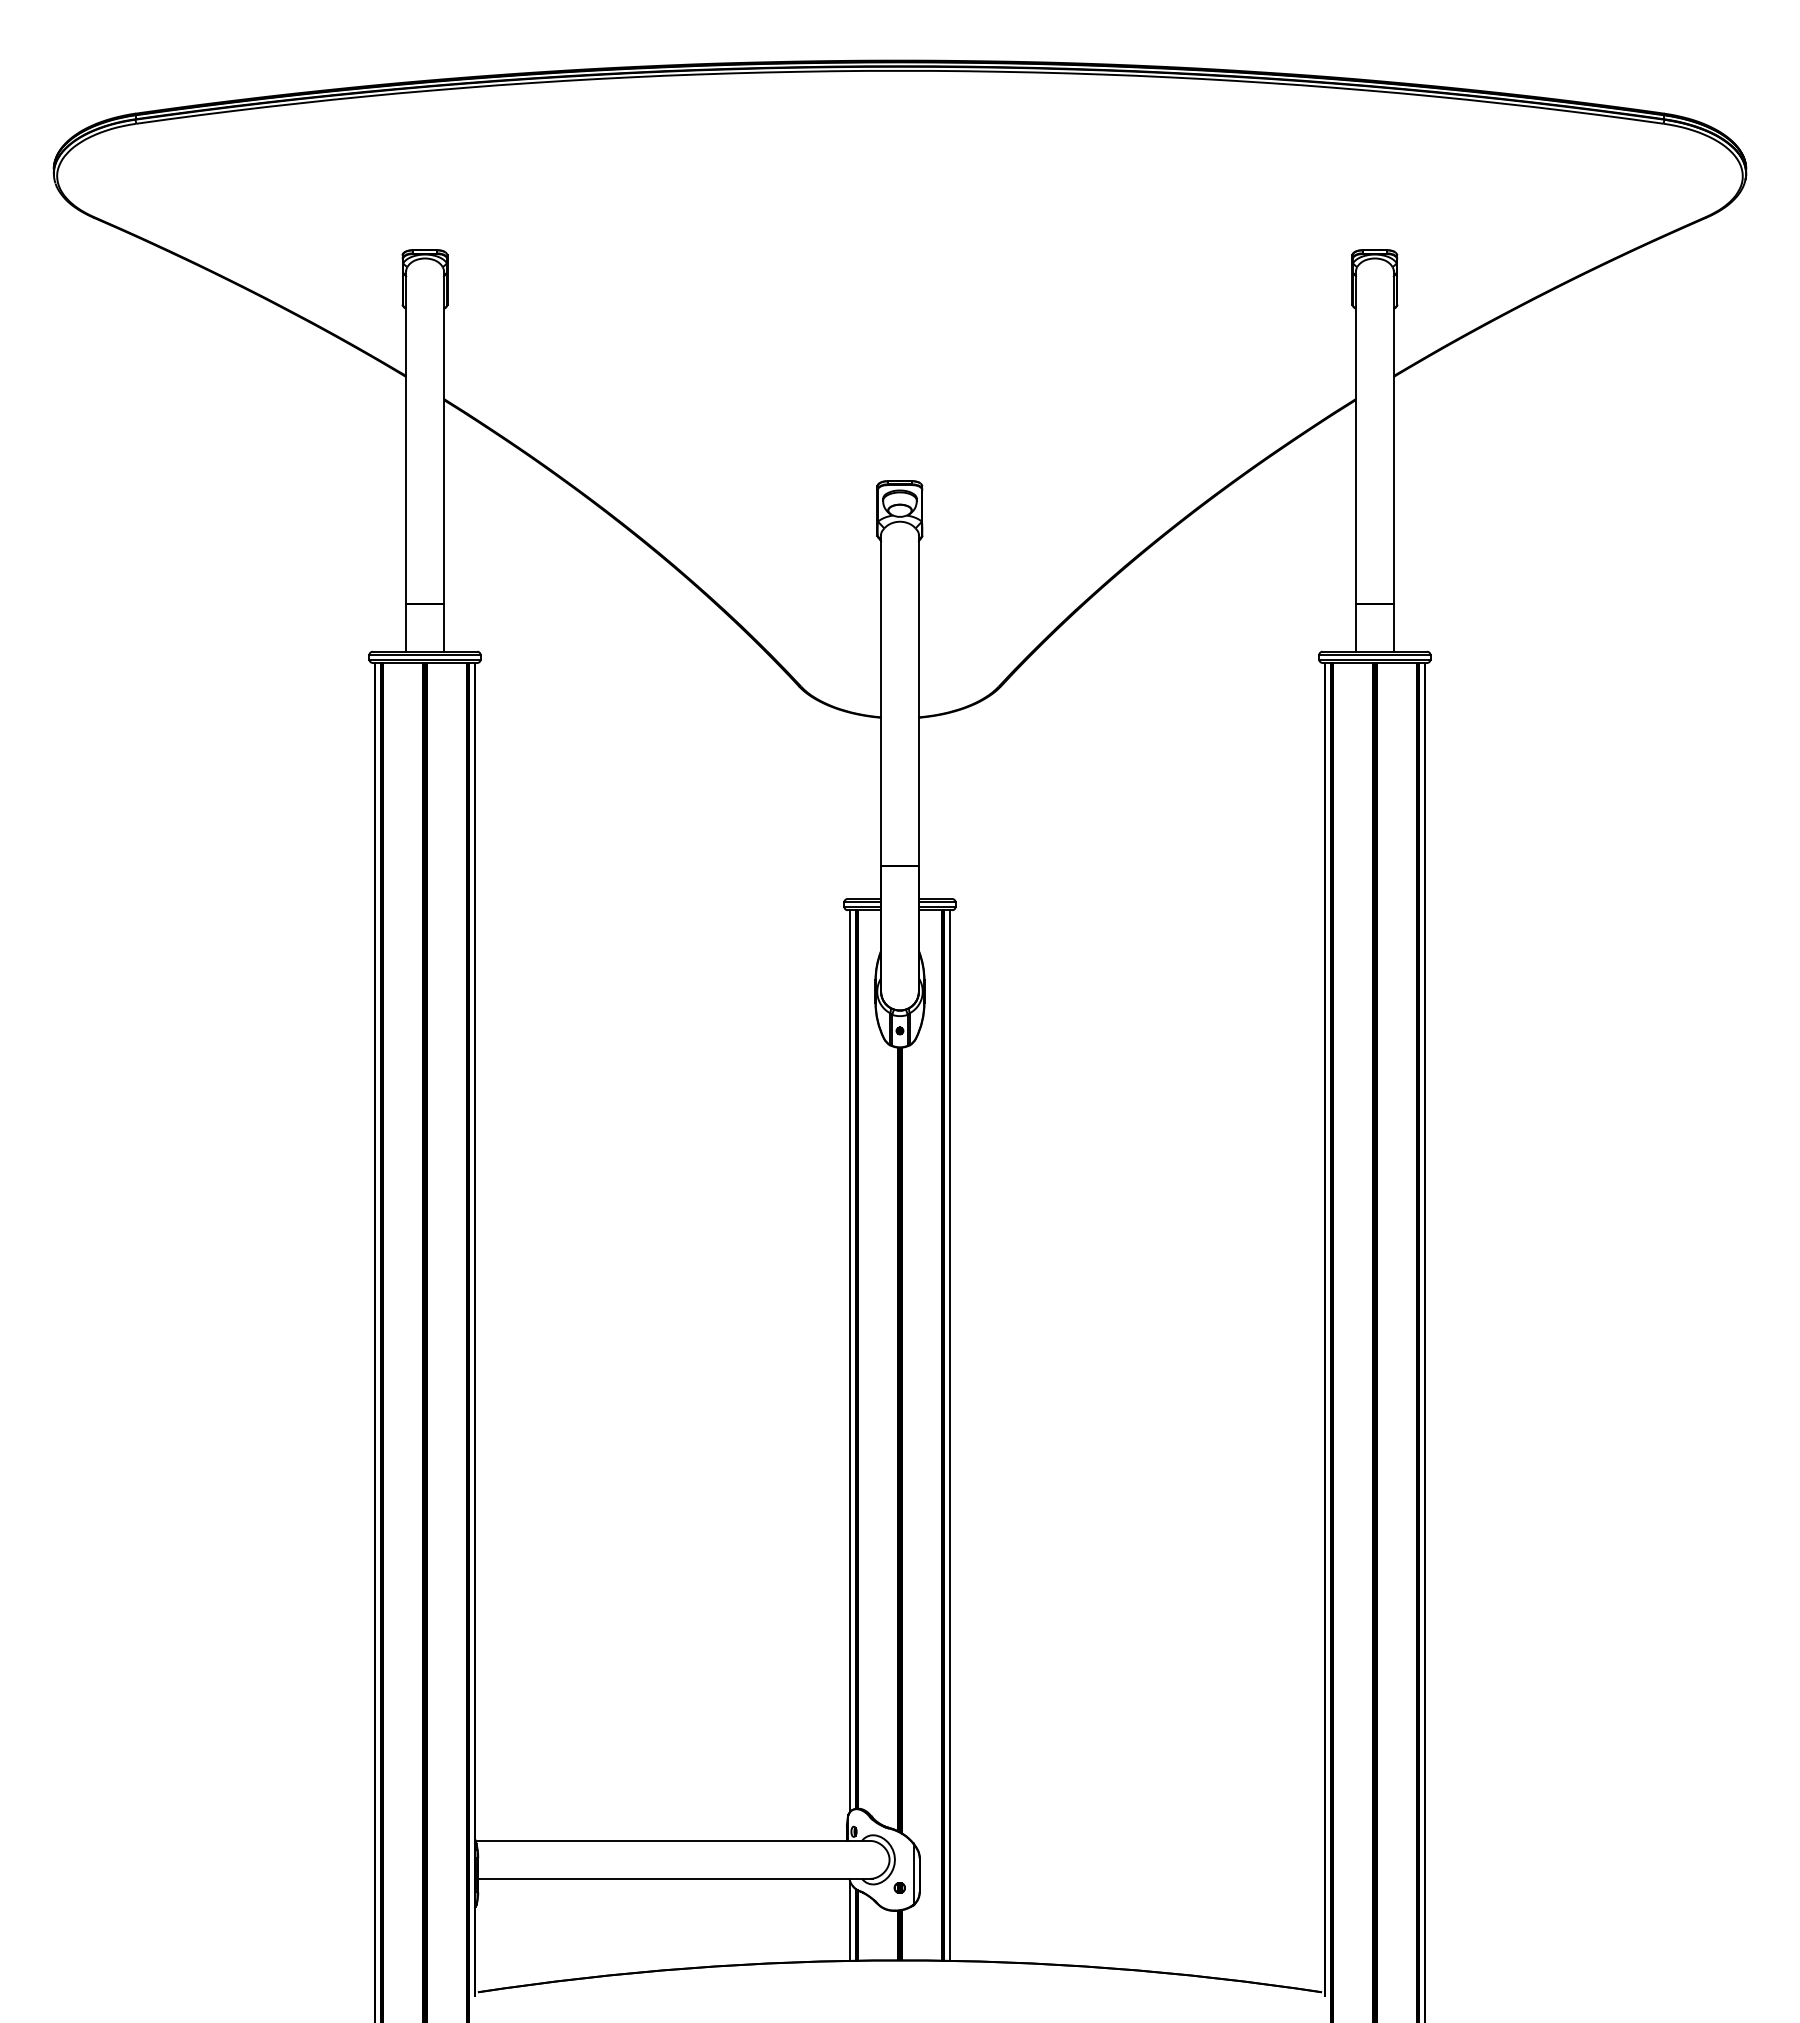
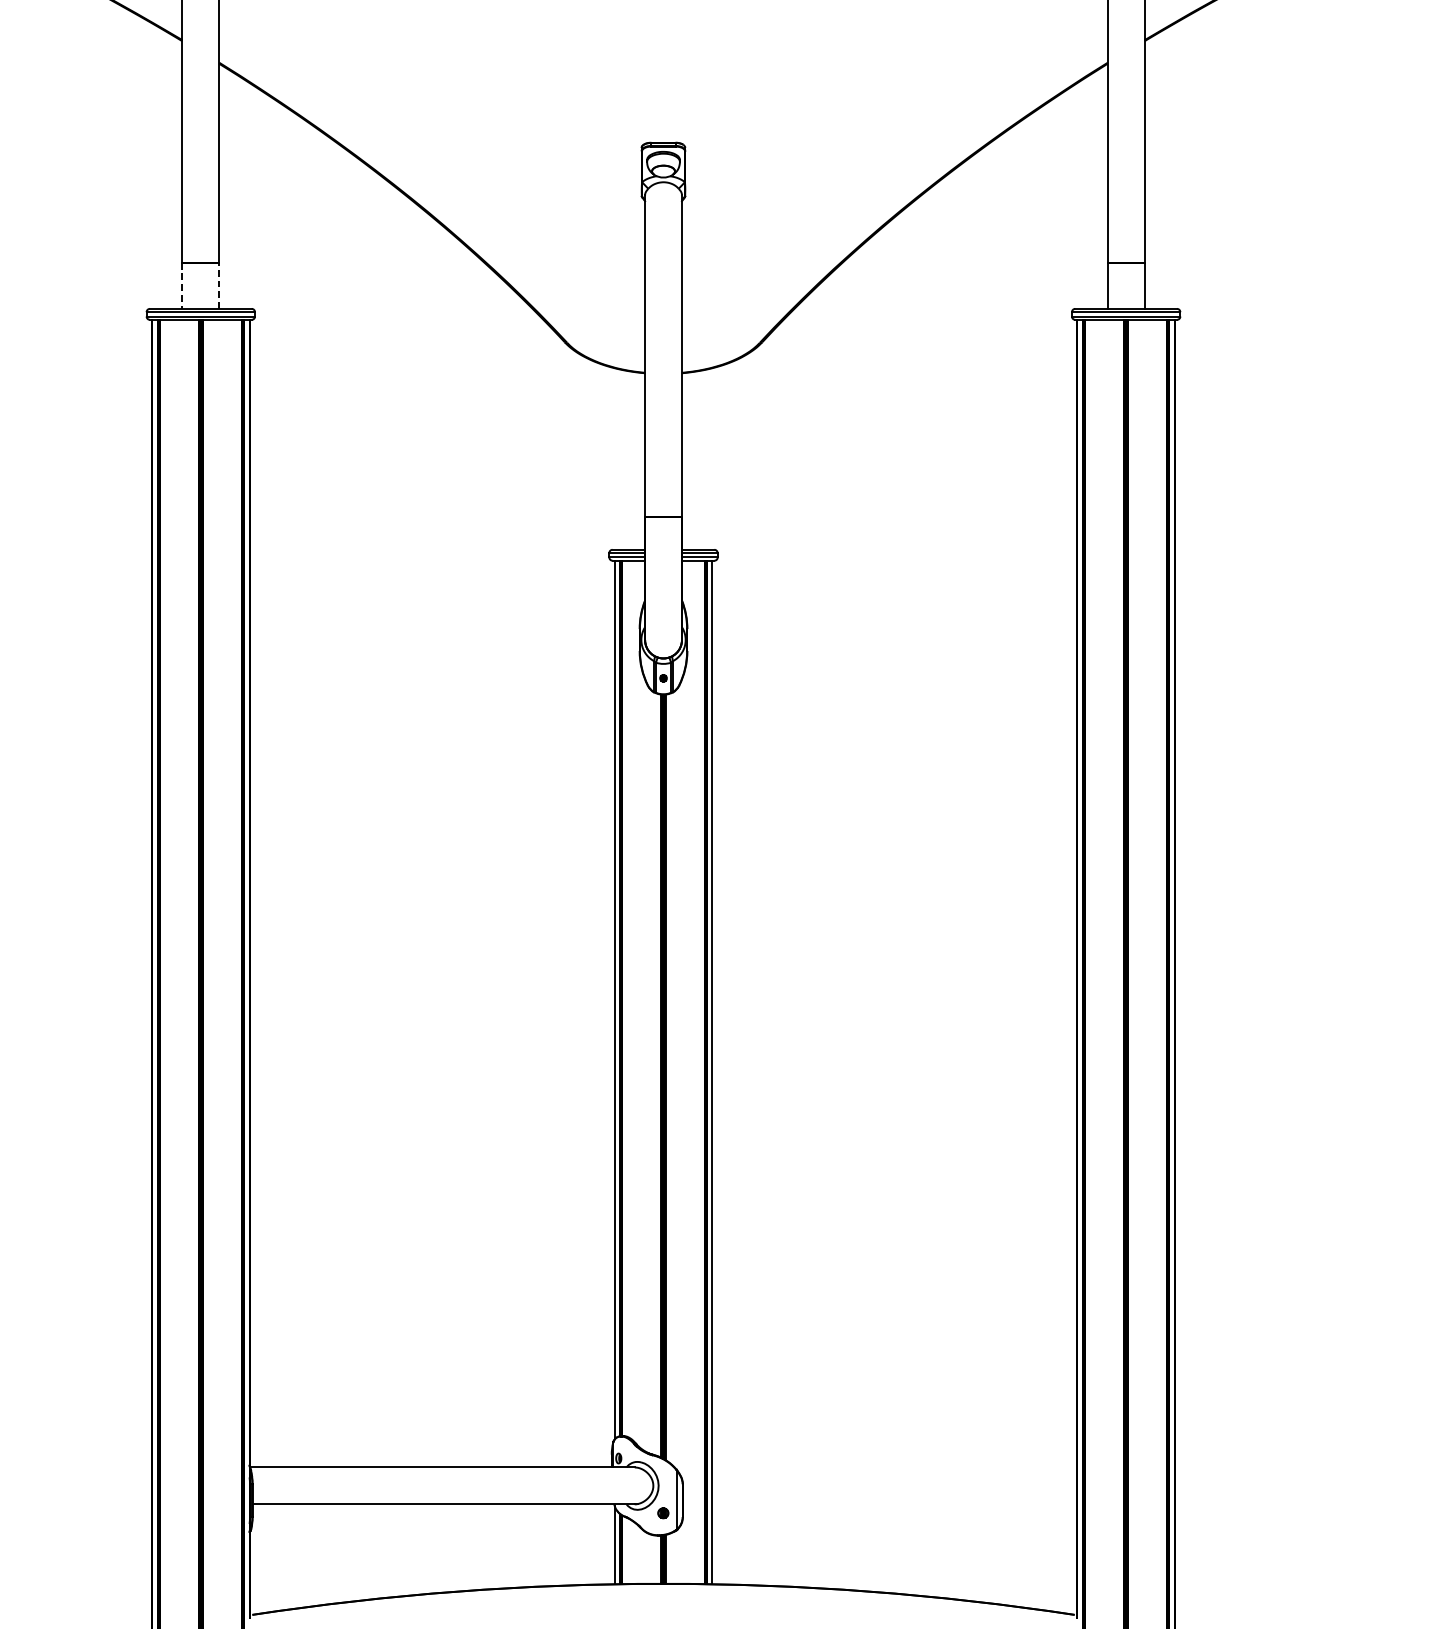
line: (406, 628) -> (182, 286), solid -> dashed
line: (444, 628) -> (219, 286), solid -> dashed

